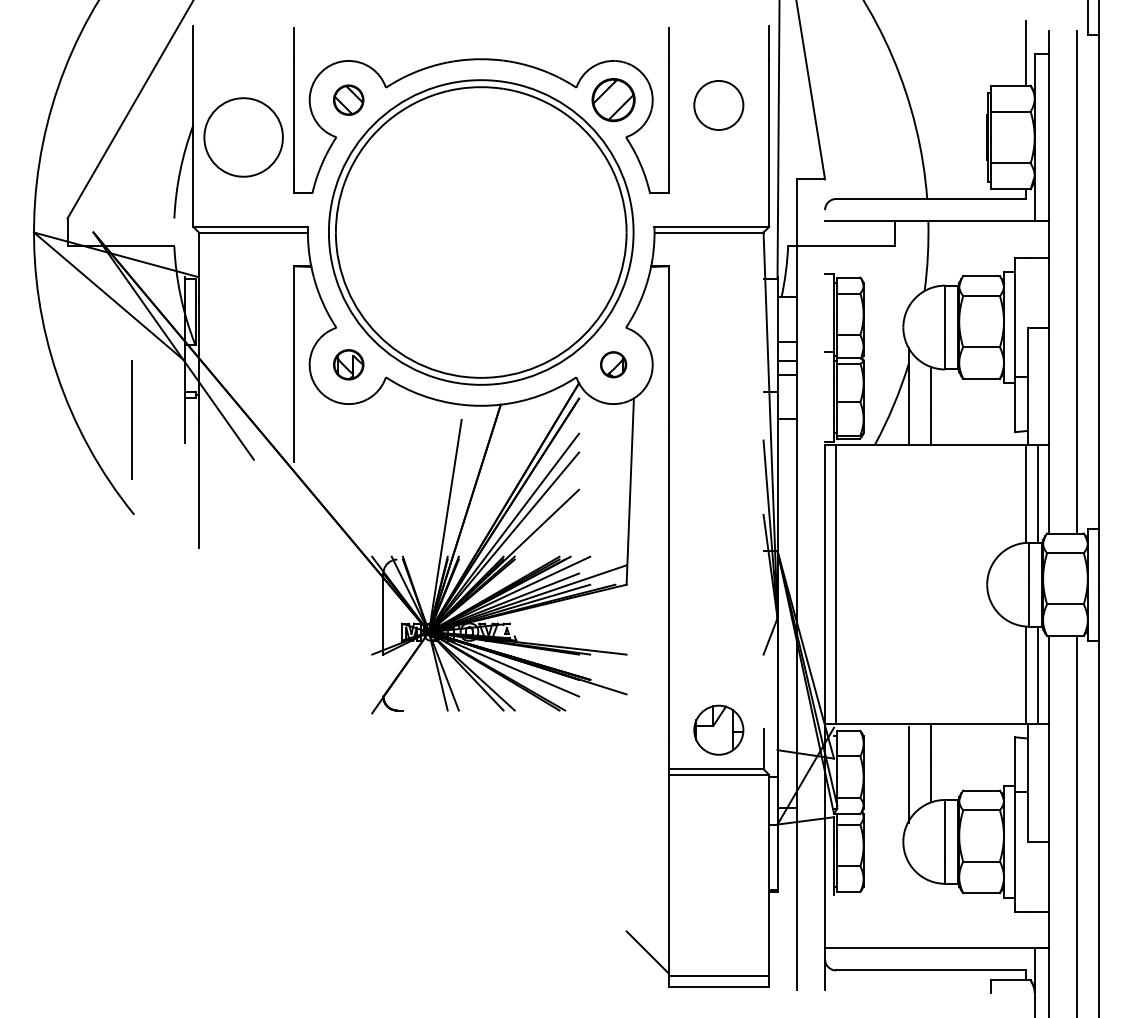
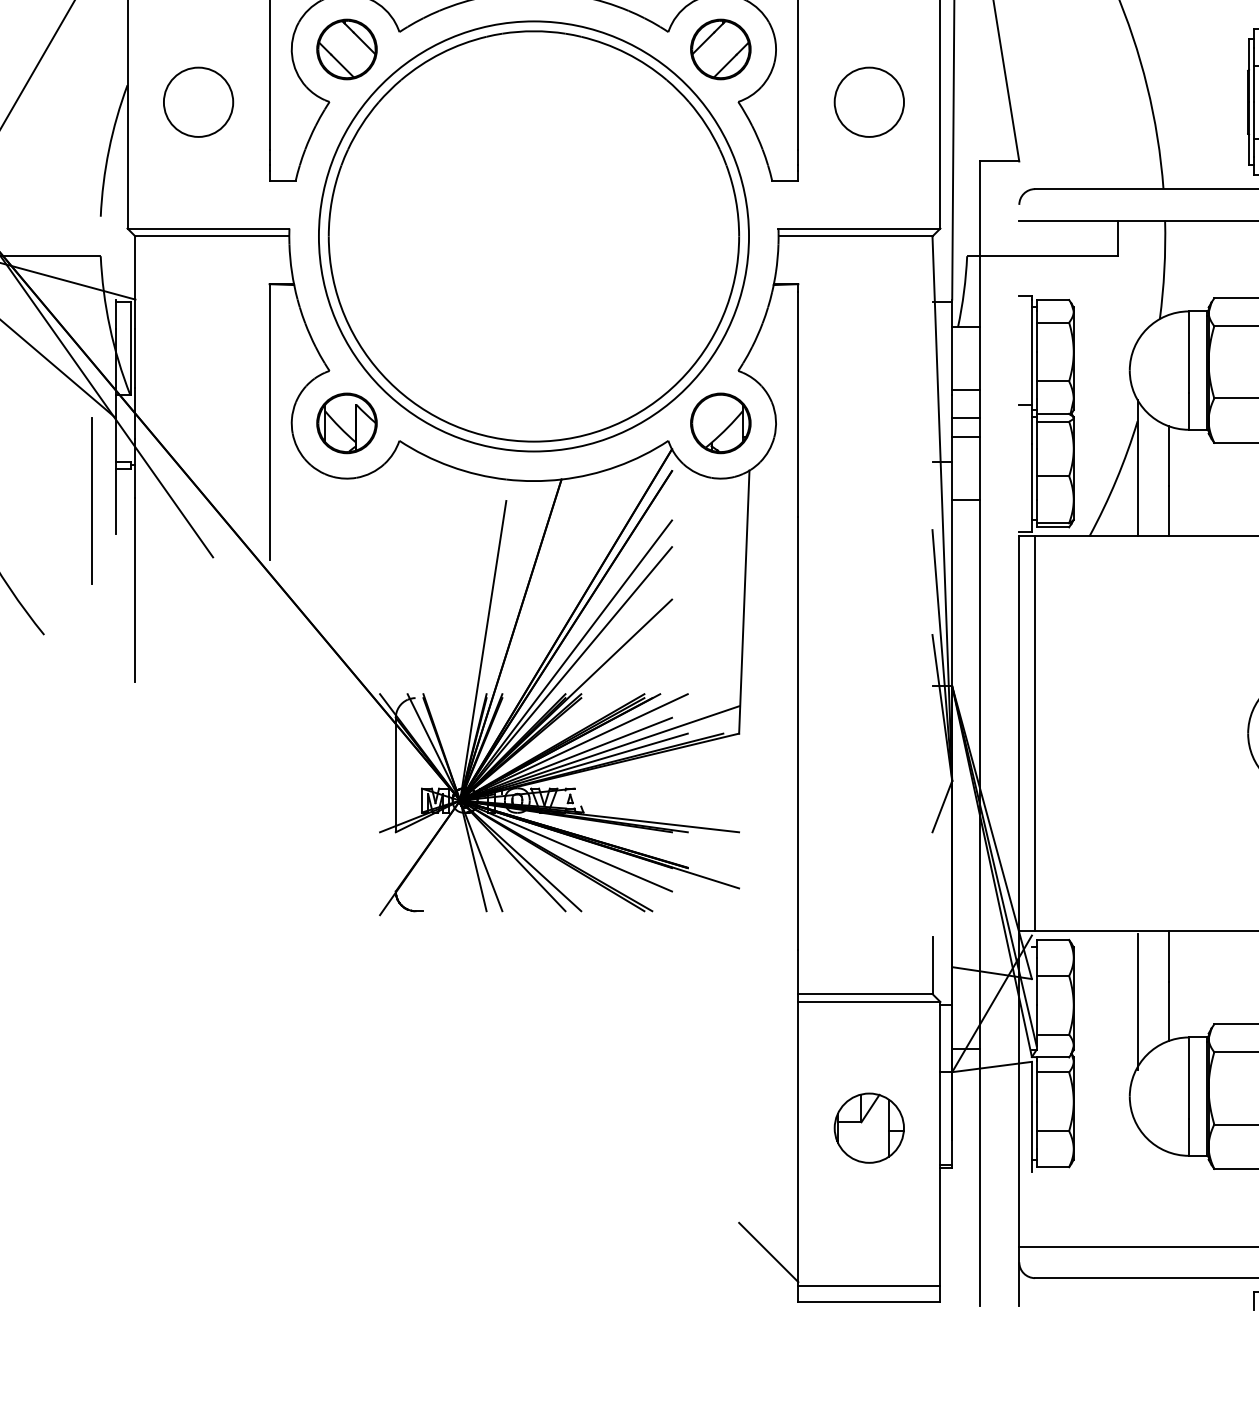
part: (348, 100) -> (346, 50), size x1.43
circle: (718, 105) -> (868, 102), moved
circle: (243, 137) -> (198, 102), size x0.62
part: (348, 364) -> (346, 422), size x1.43
part: (613, 364) -> (720, 422), size x1.67
line: (131, 419) -> (91, 500), moved
part: (718, 729) -> (868, 1127), moved

